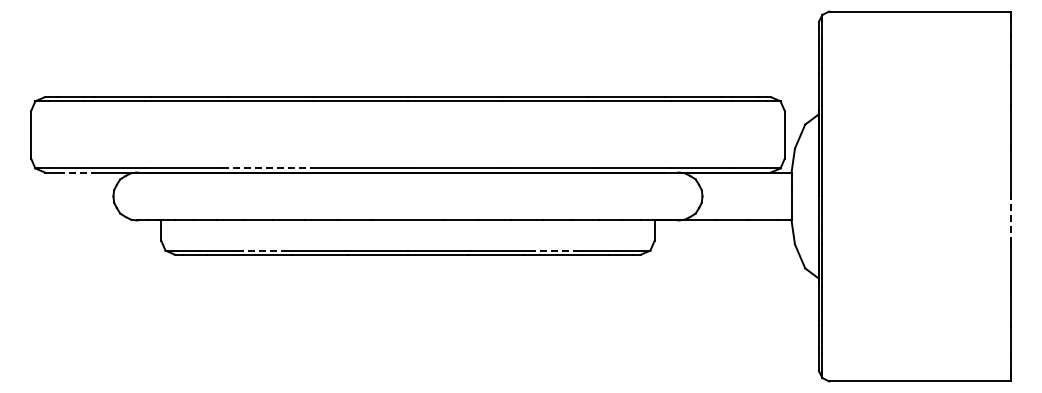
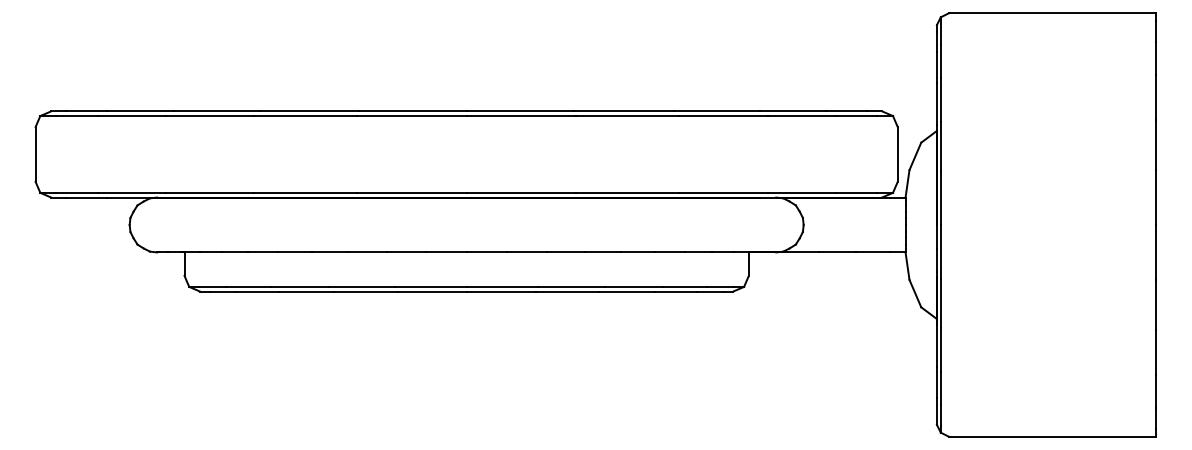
line: (267, 168) -> (305, 192), dashed -> solid
line: (75, 172) -> (86, 197), dashed -> solid
line: (1010, 220) -> (1156, 252), dashed -> solid
line: (262, 250) -> (300, 286), dashed -> solid
line: (554, 250) -> (634, 286), dashed -> solid

